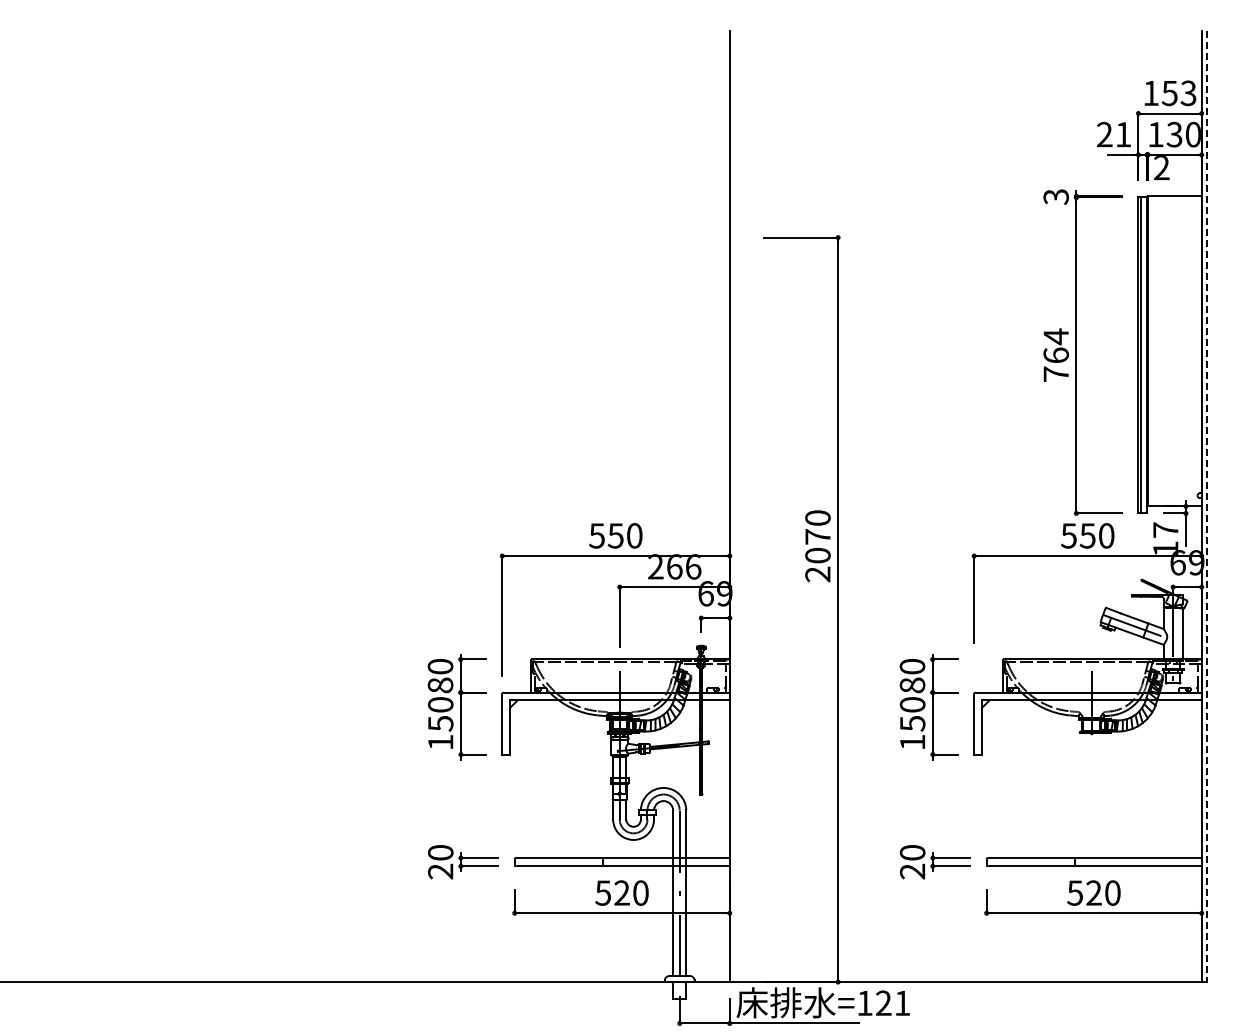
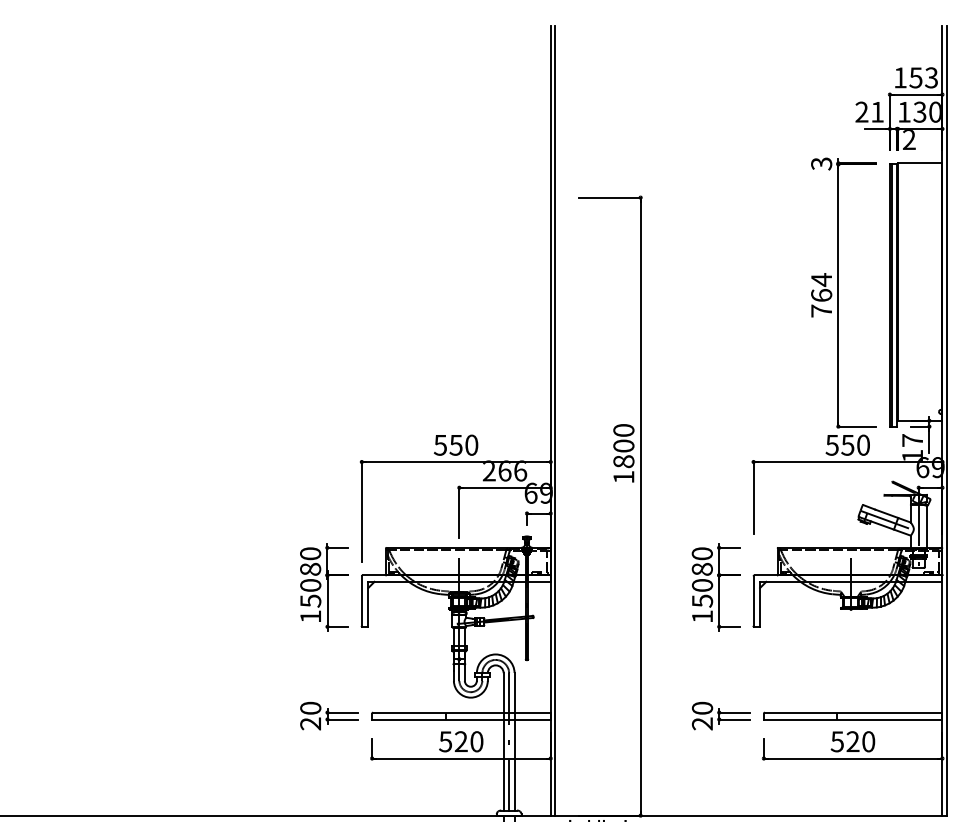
line: (734, 506) -> (554, 420), added
line: (1206, 507) -> (946, 421), dashed -> solid
text: (817, 555) -> (623, 461), 2070 -> 1800

